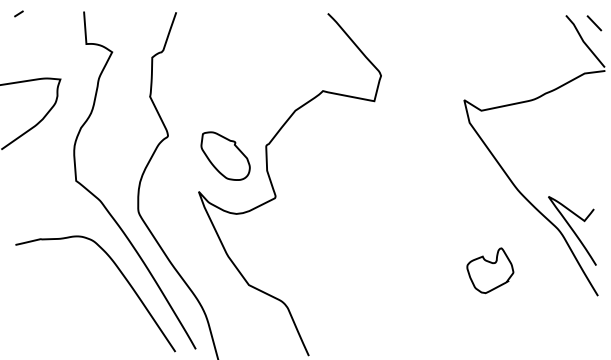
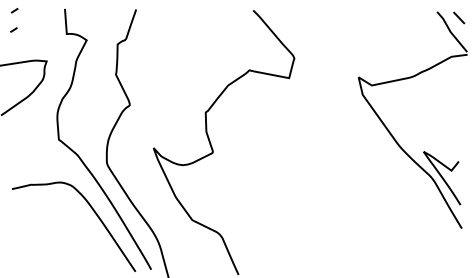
line: (17, 38) -> (13, 29), added
part: (225, 155) -> (174, 120), removed
part: (490, 270) -> (378, 208), removed

